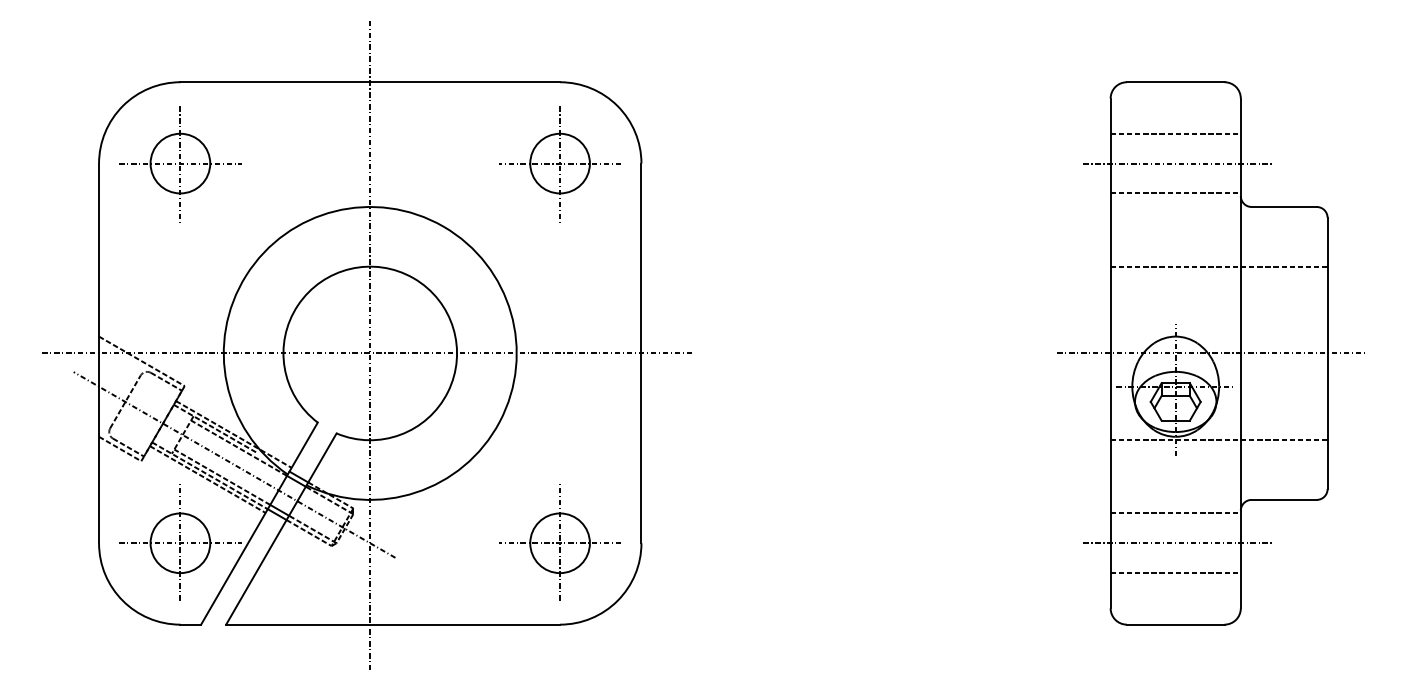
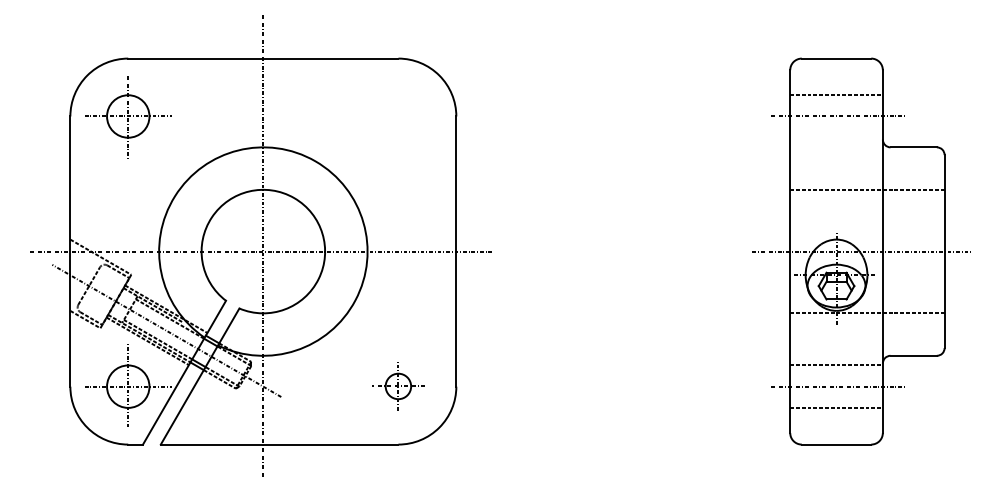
part: (559, 164) -> (398, 117), removed
line: (1175, 193) -> (836, 137), removed
part: (559, 542) -> (398, 386), size x0.6

